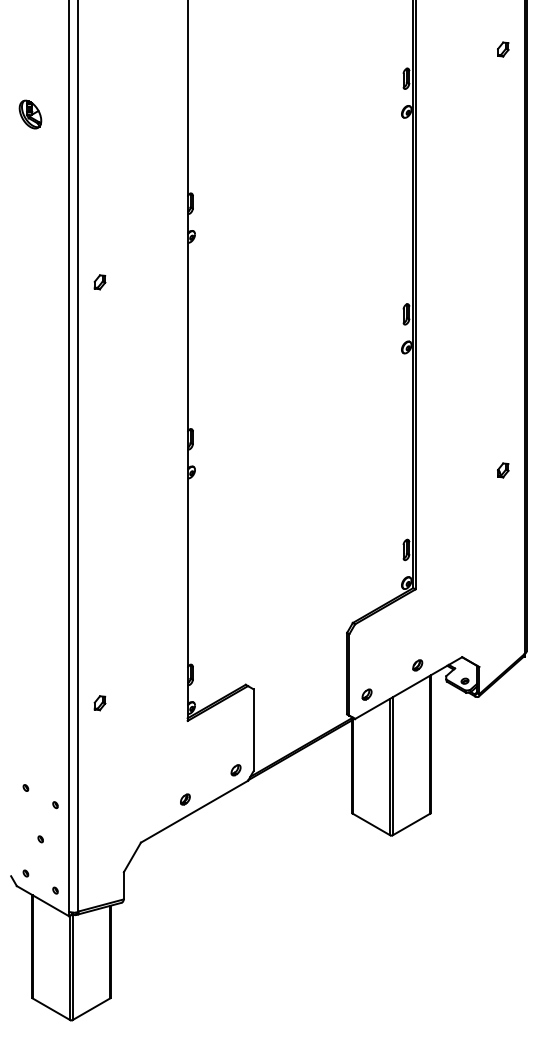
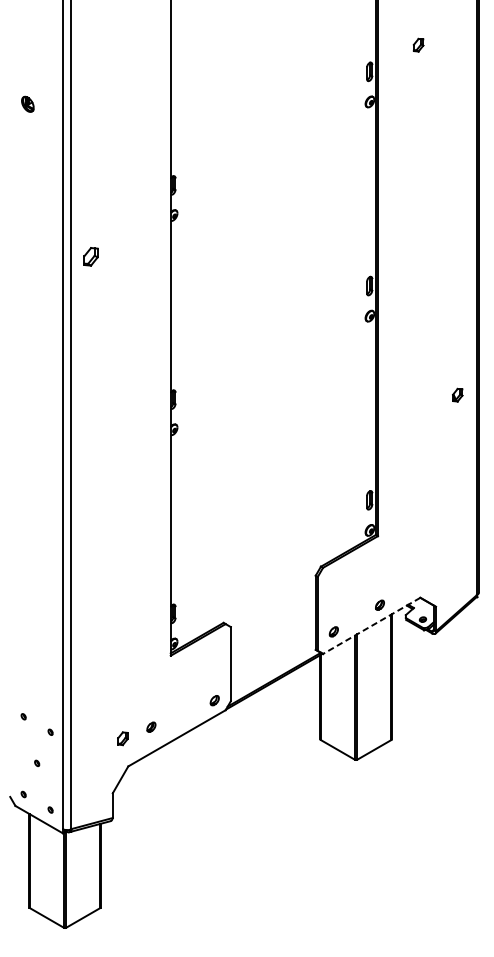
part: (503, 49) -> (418, 45), moved
part: (30, 114) -> (27, 104), size x0.6
part: (99, 282) -> (90, 257), size x1.4
part: (503, 470) -> (457, 395), moved
line: (408, 688) -> (371, 626), solid -> dashed
part: (99, 703) -> (122, 739), moved
part: (185, 799) -> (151, 727), moved

